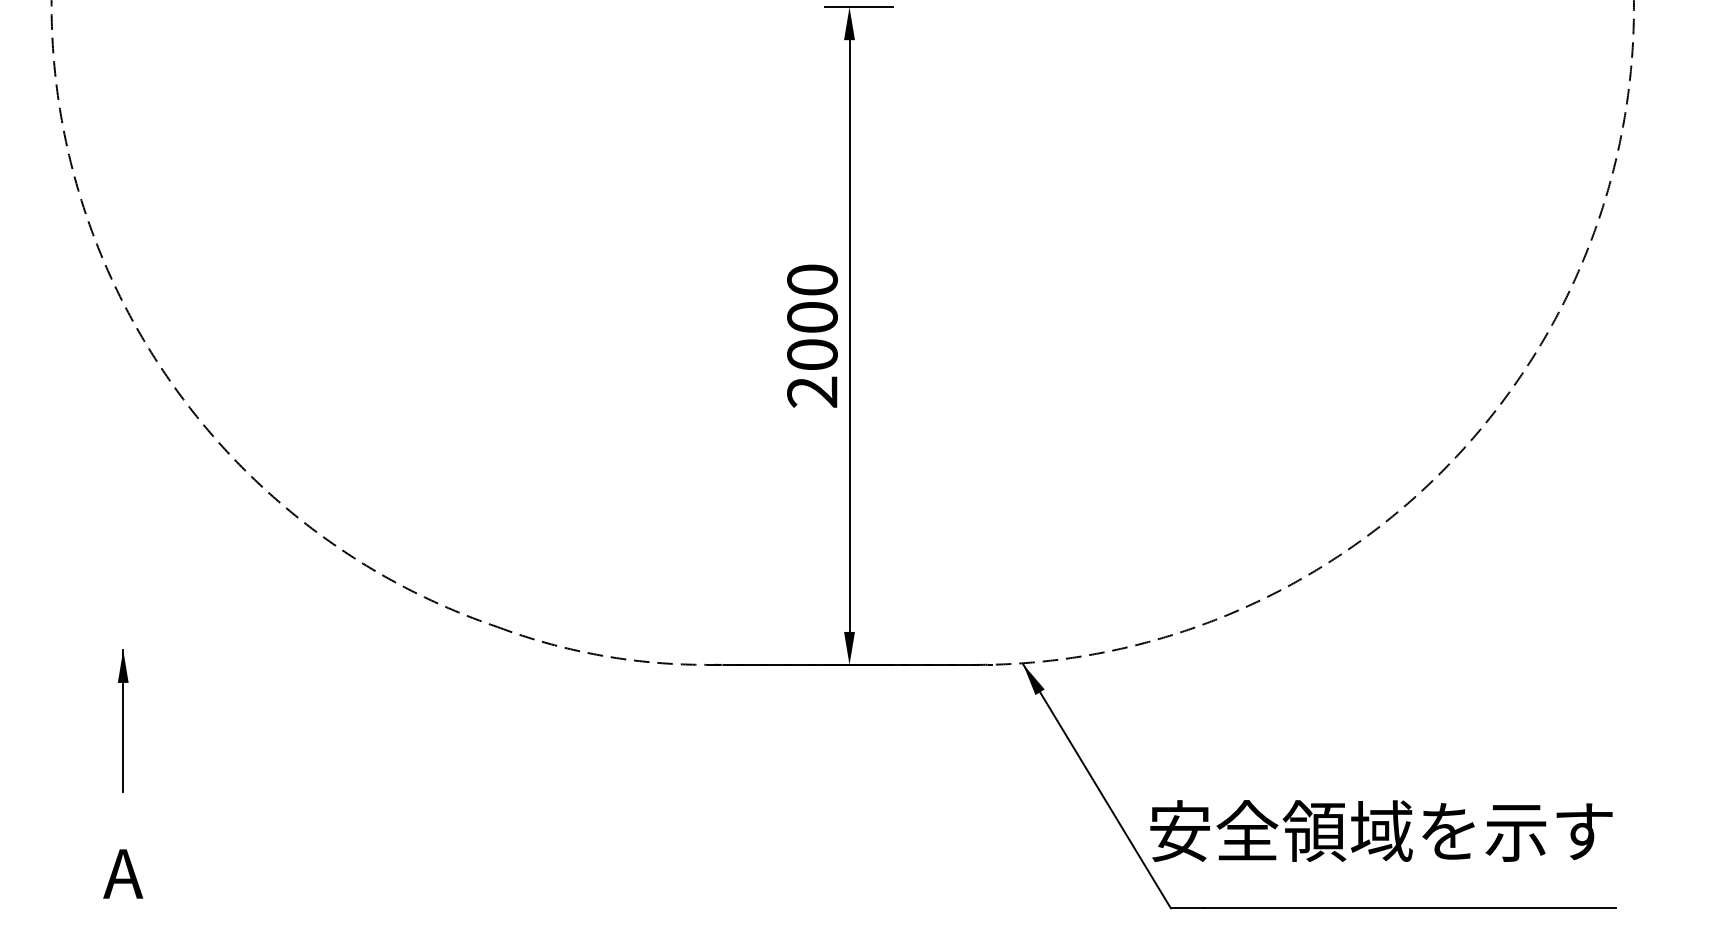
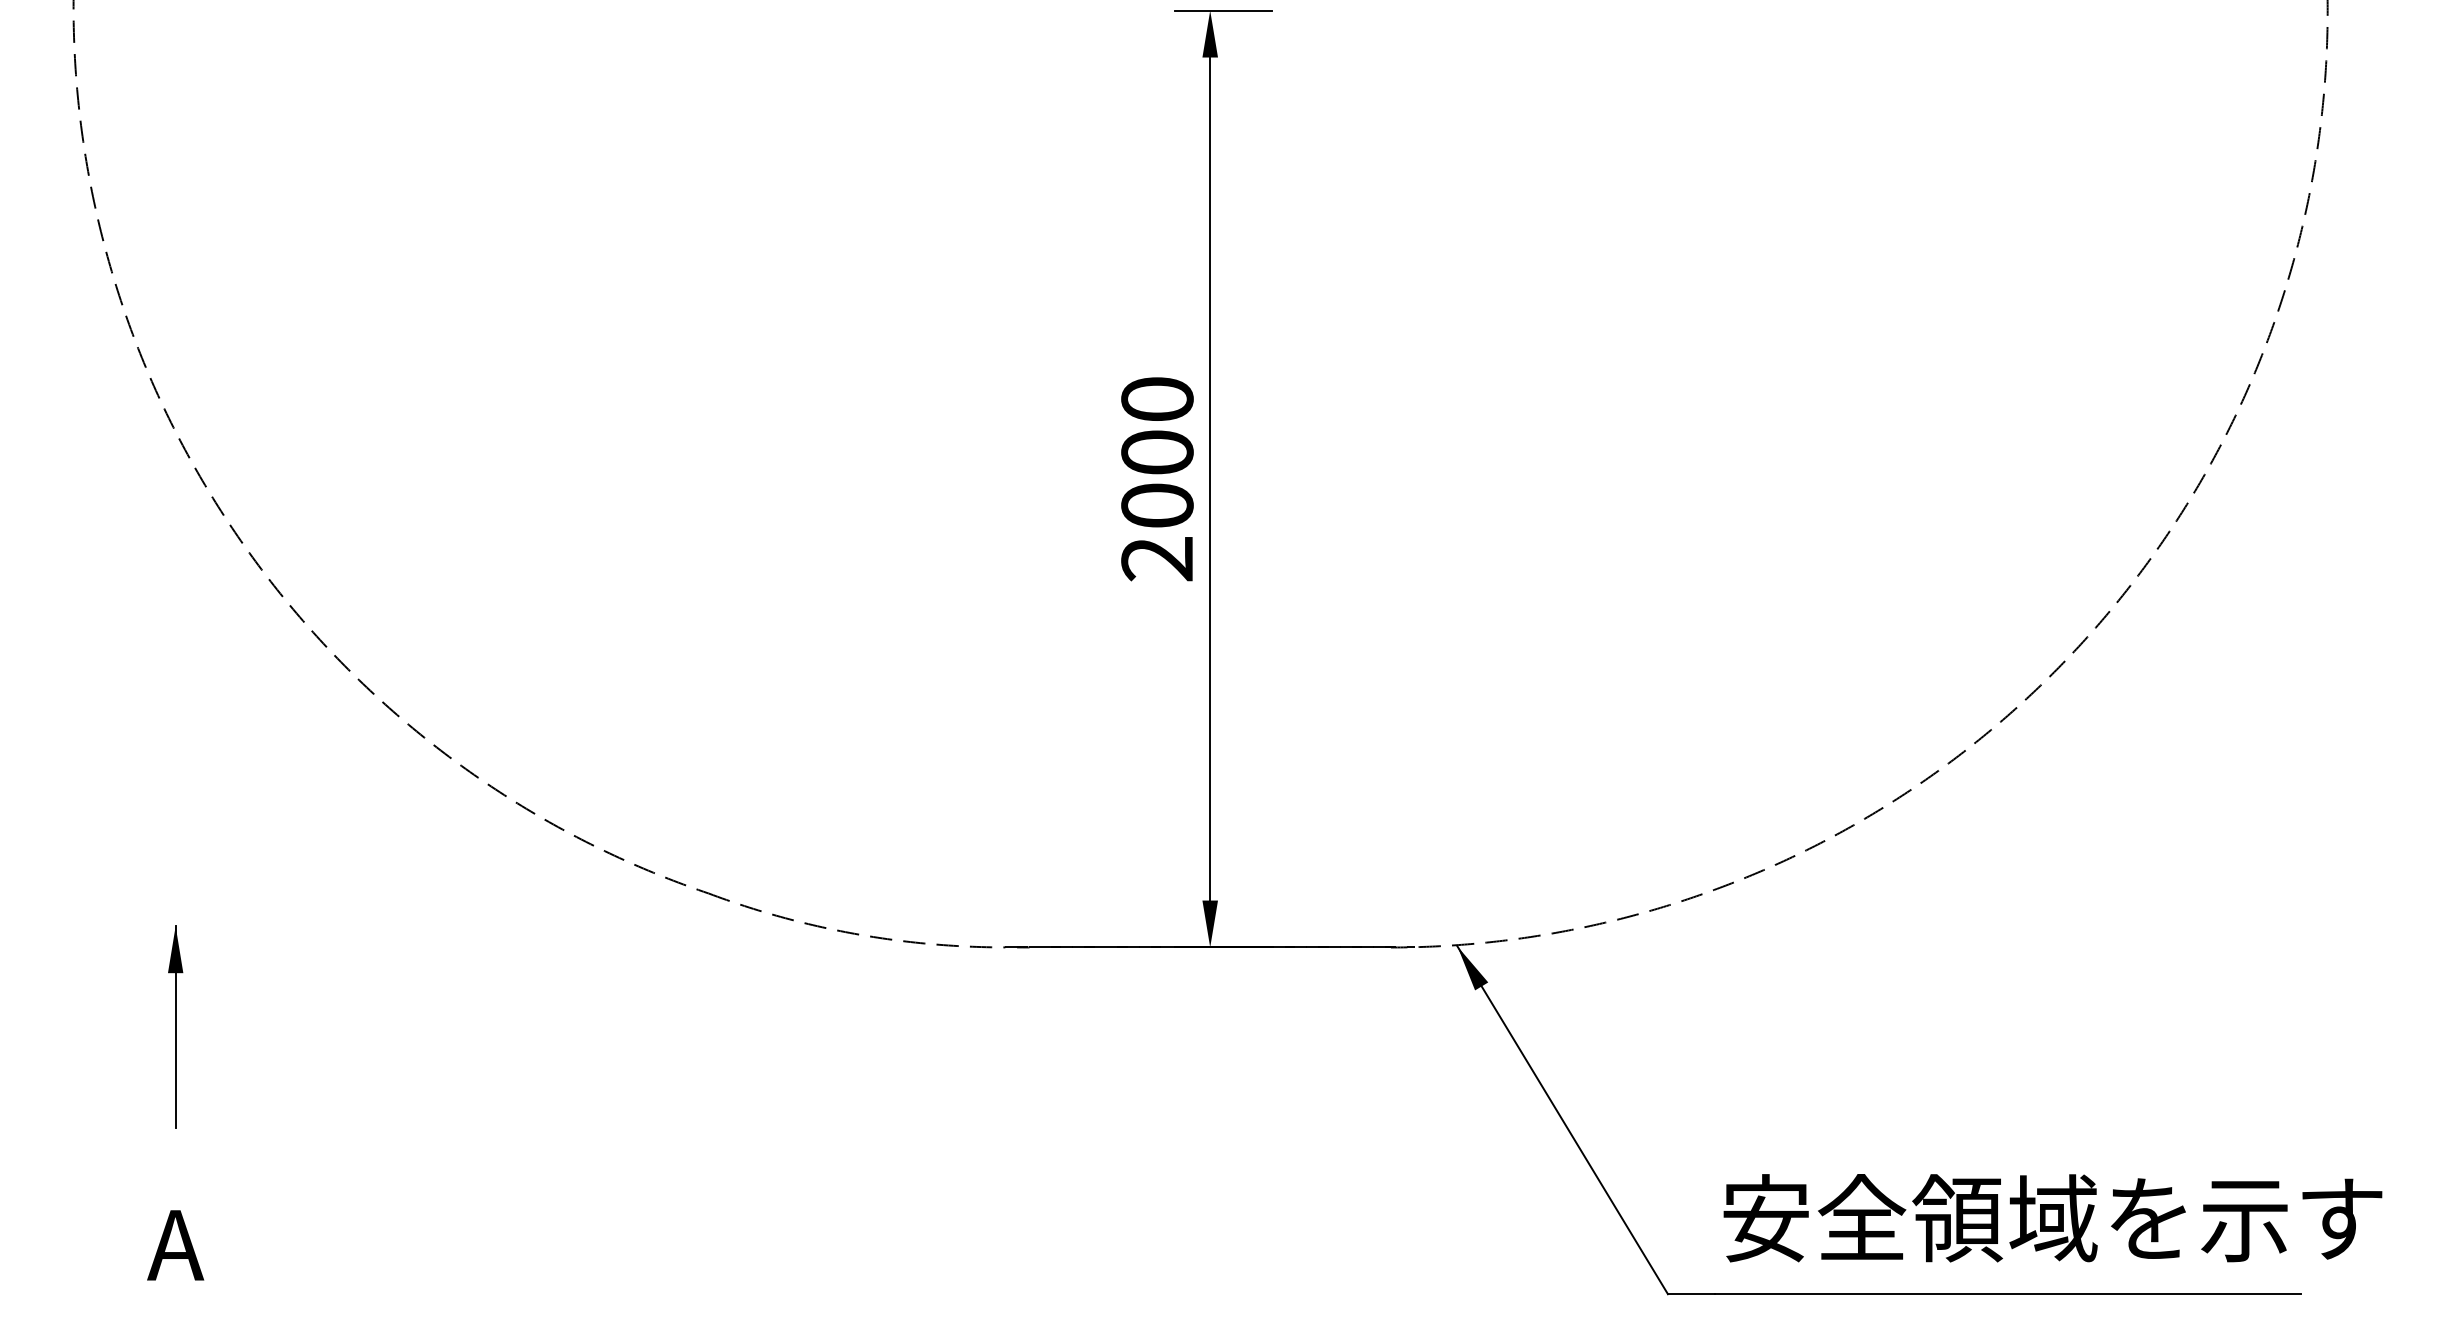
text: (1381, 831) -> (2052, 1218), moved

